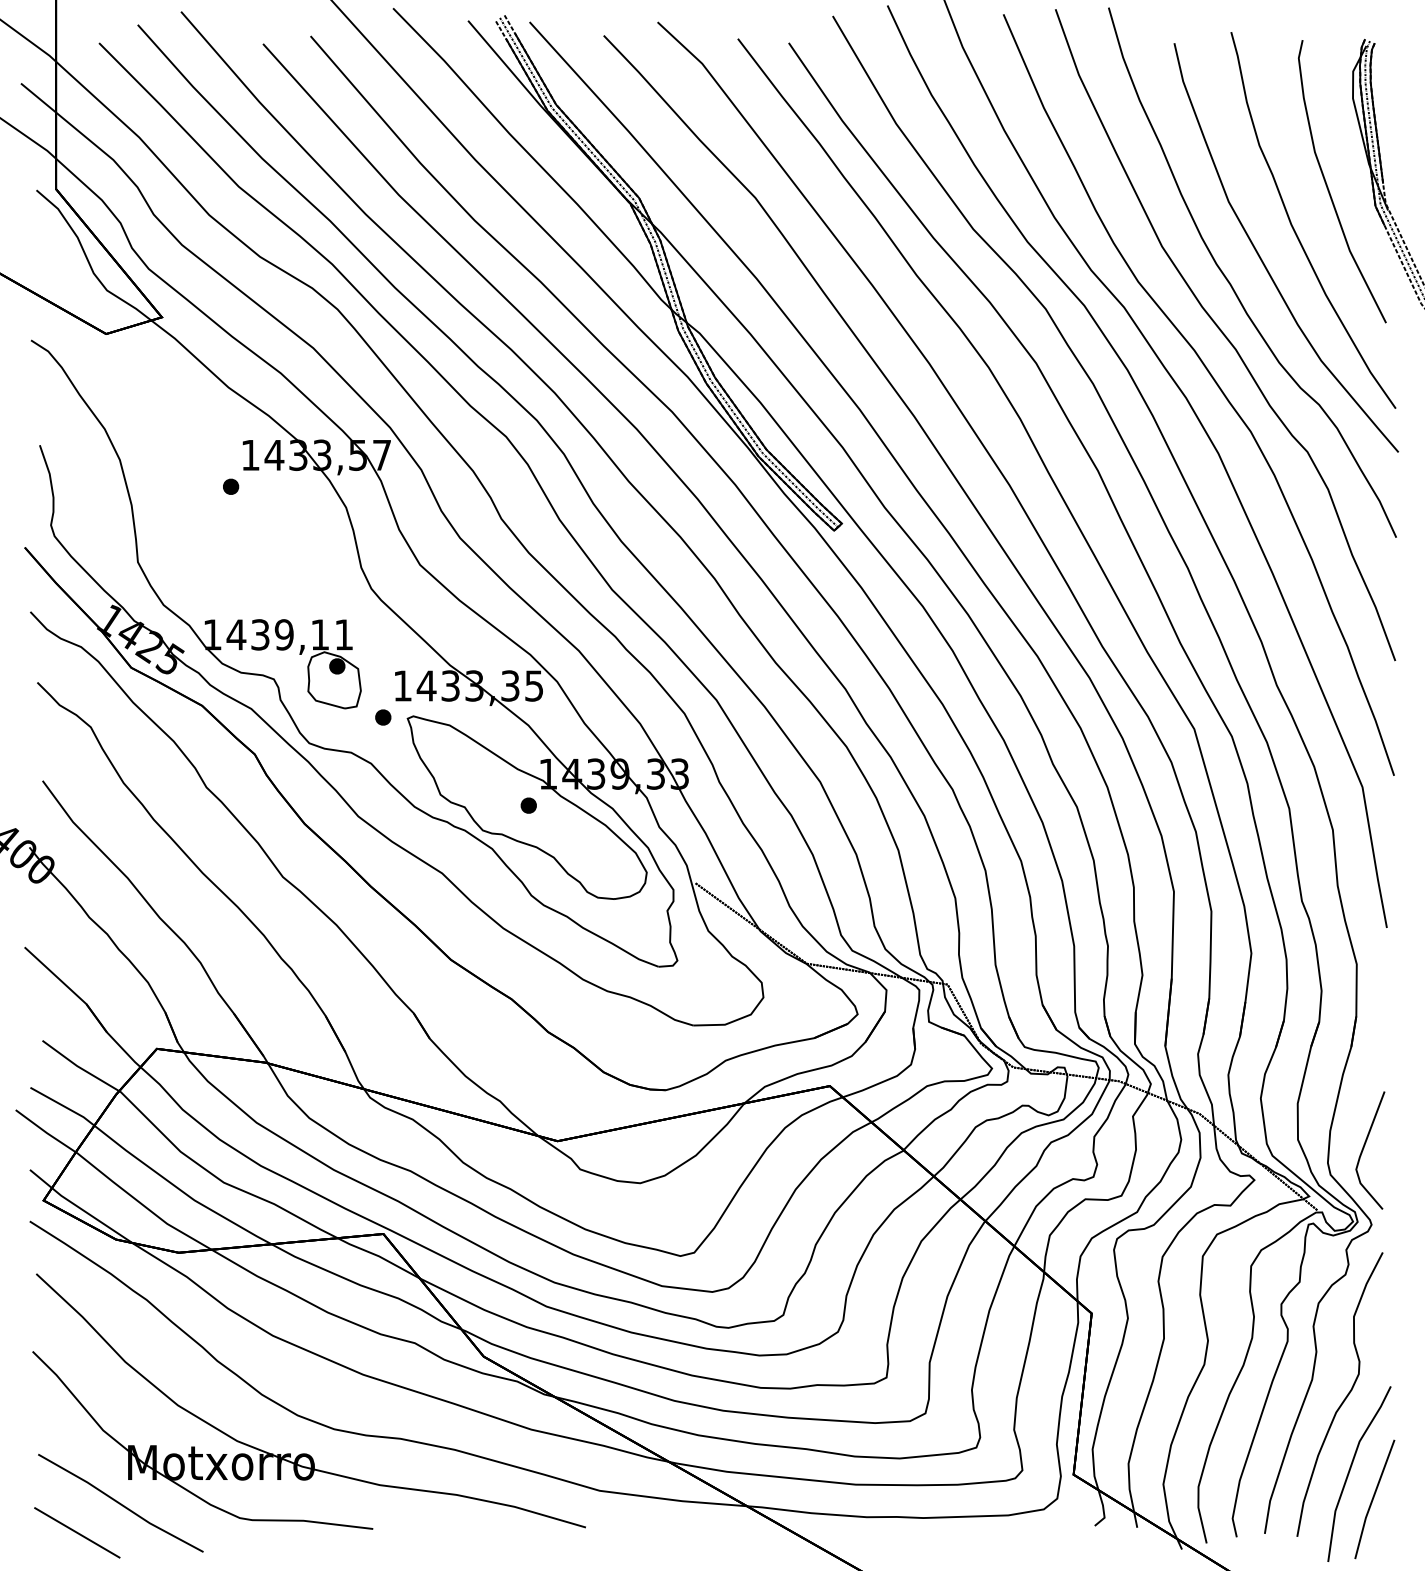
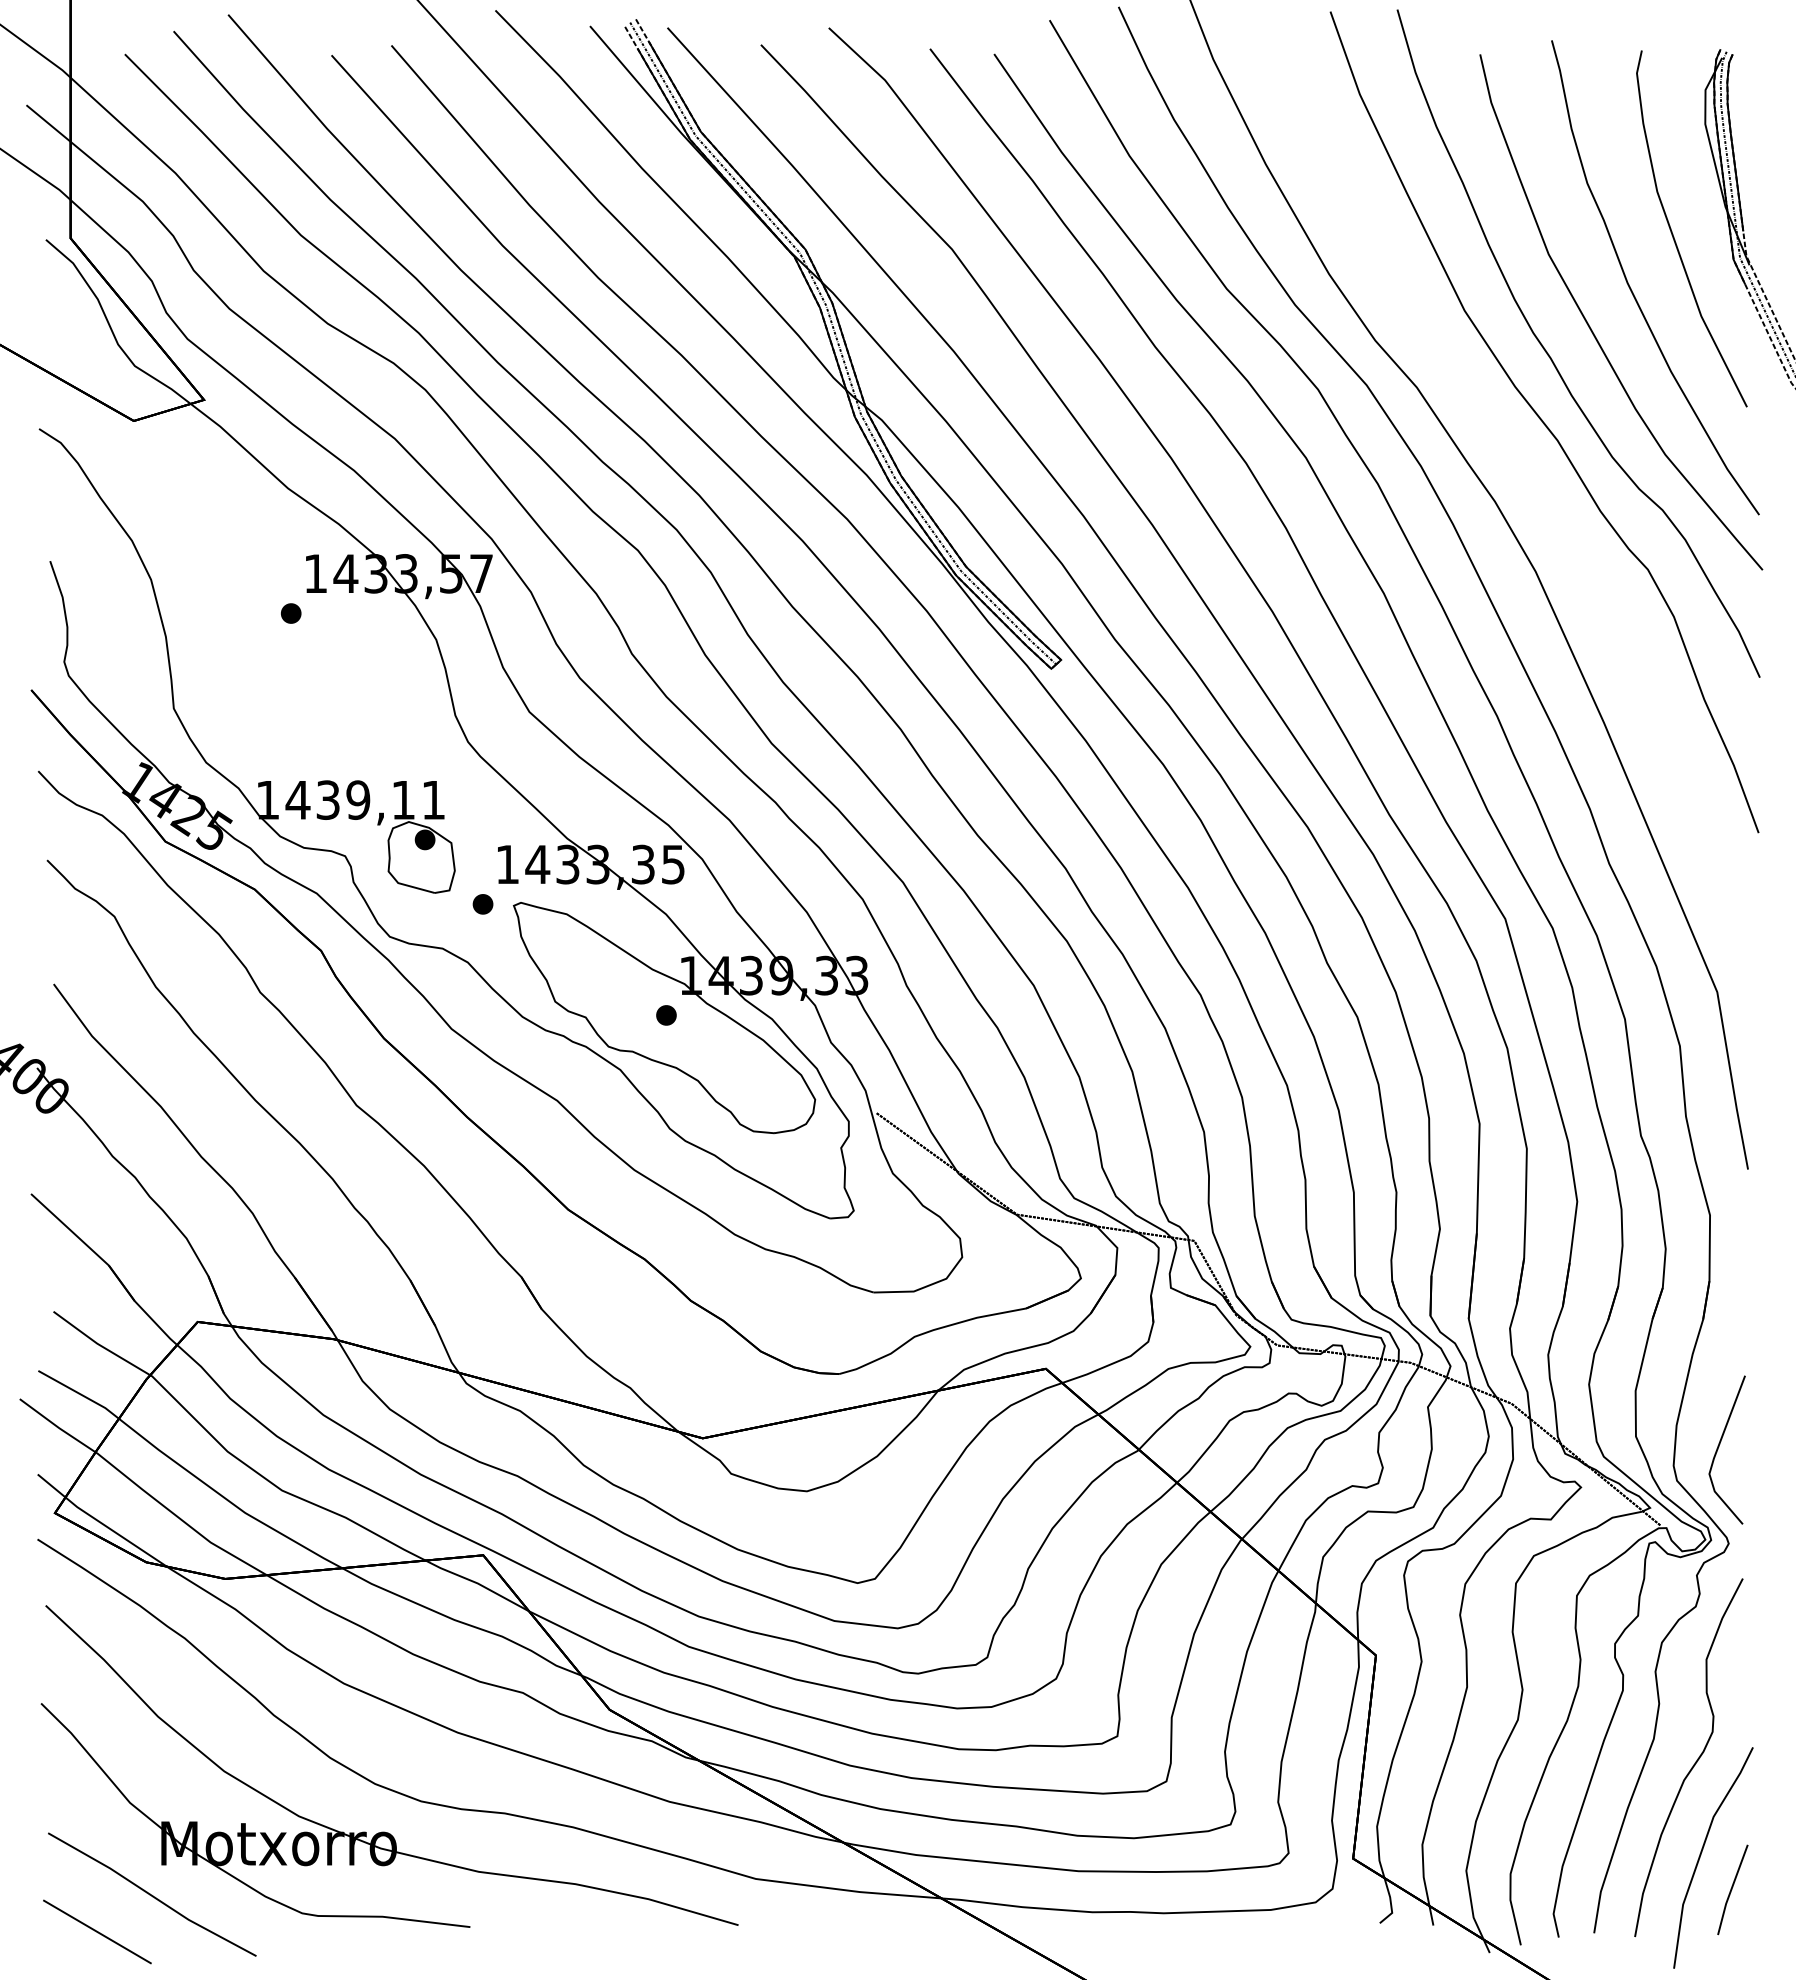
part: (1215, 382) -> (1531, 482), removed
part: (1374, 1499) -> (1732, 1889), size x0.6

